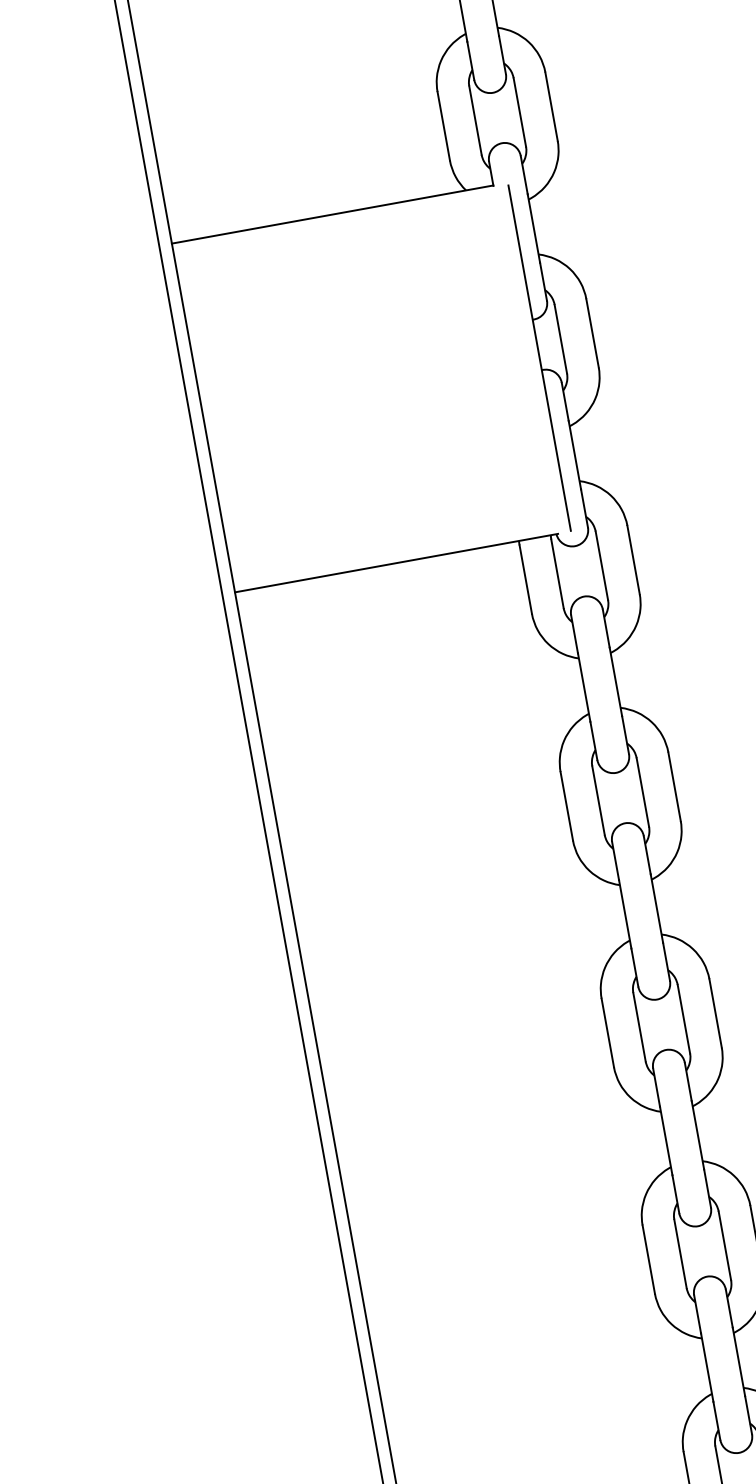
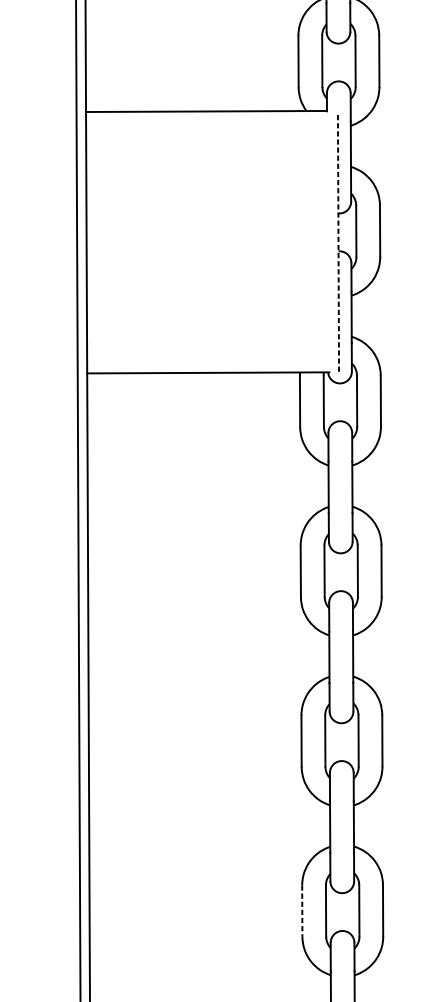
line: (539, 357) -> (338, 241), solid -> dashed
line: (648, 1259) -> (302, 910), solid -> dashed

